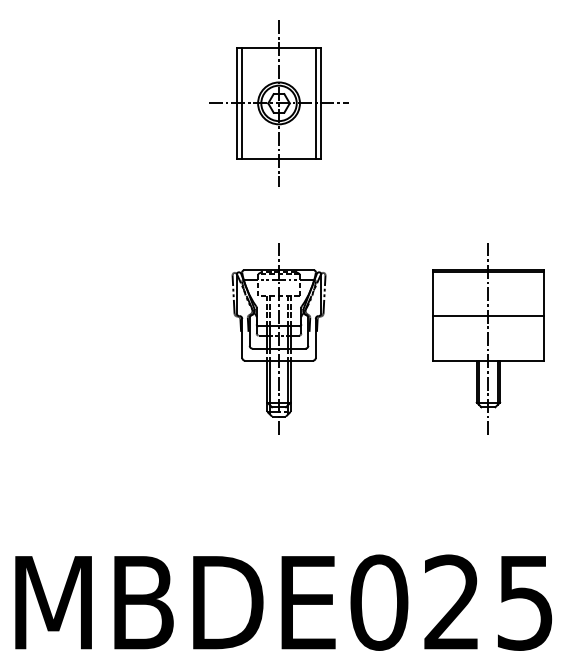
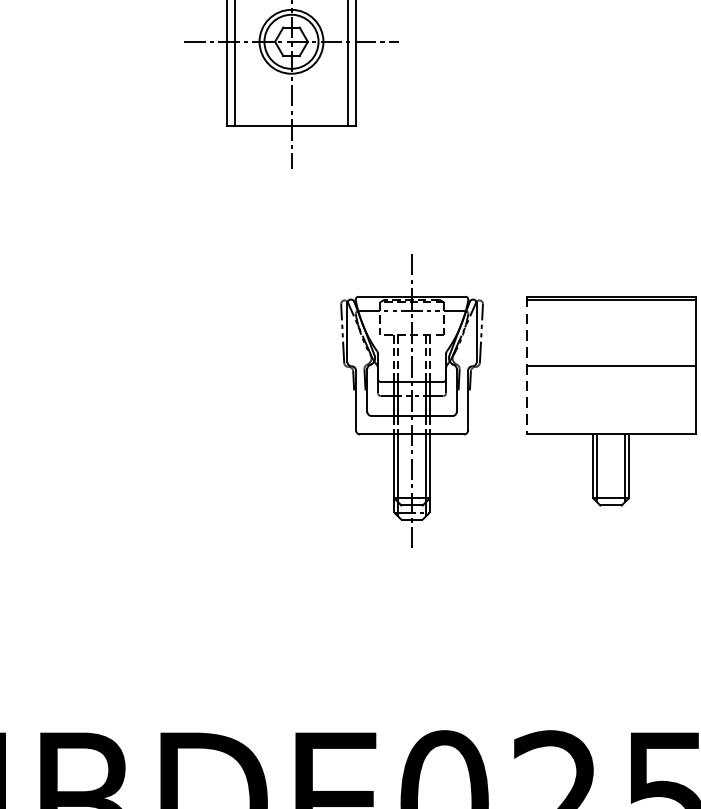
line: (433, 316) -> (527, 366), solid -> dashed
part: (278, 338) -> (411, 400), moved
line: (488, 338) -> (611, 400), removed

